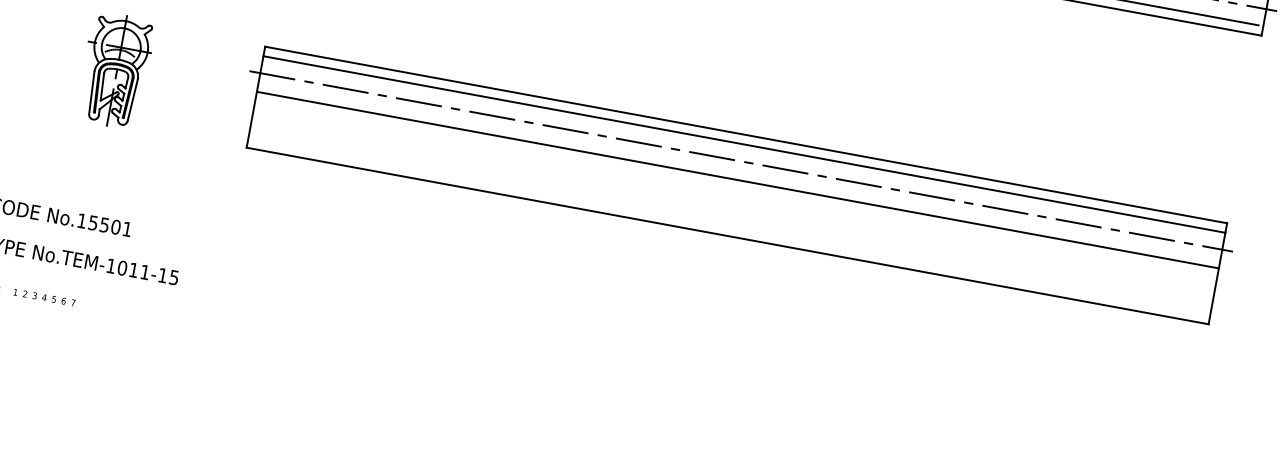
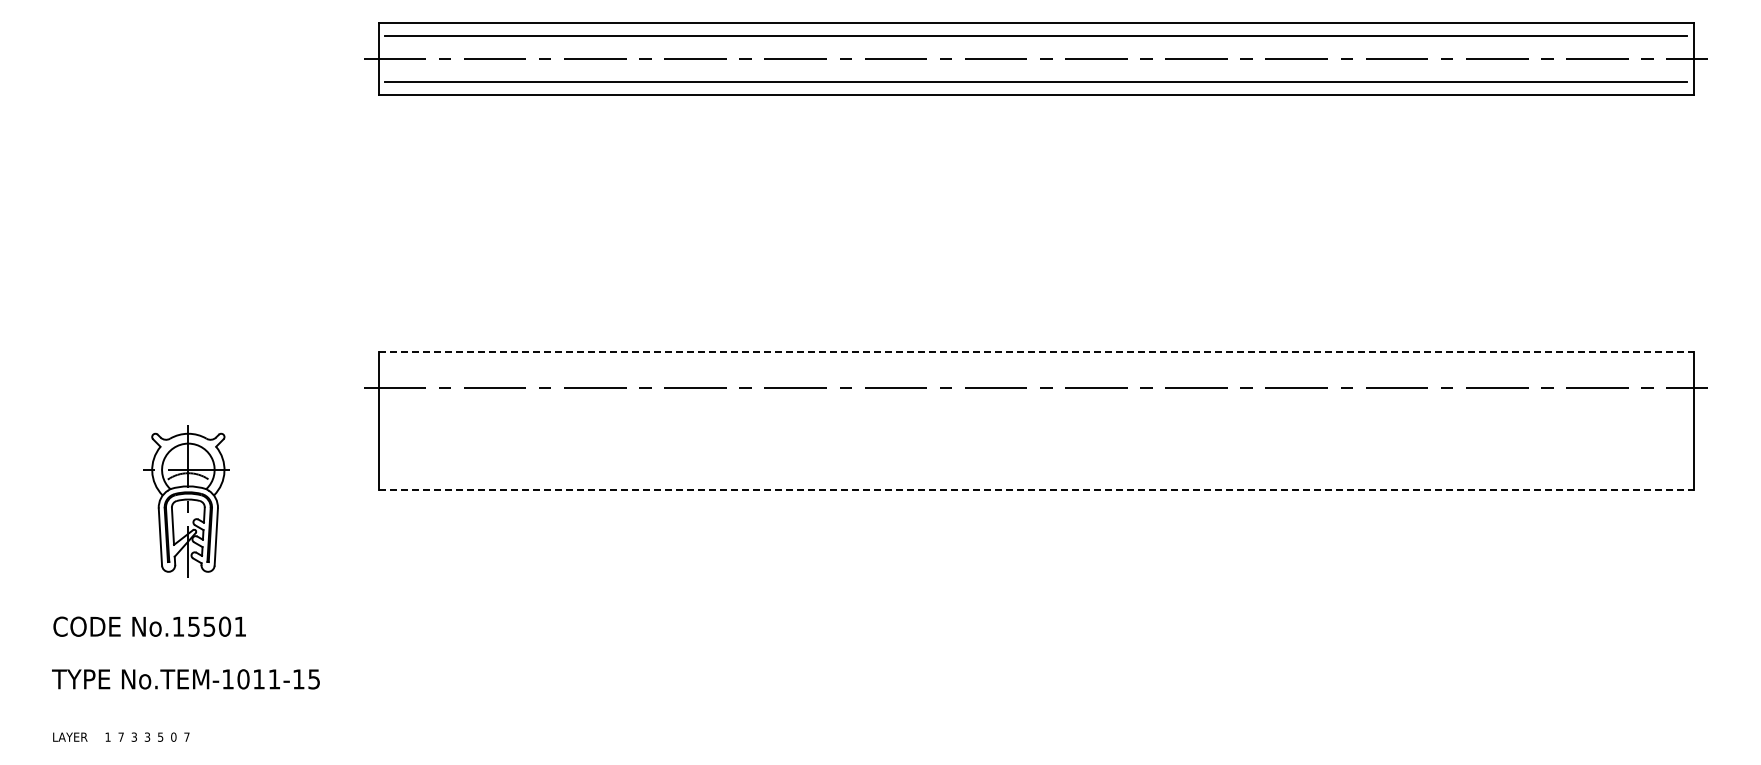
part: (115, 70) -> (186, 501), moved
line: (746, 134) -> (1036, 351), solid -> dashed
line: (744, 144) -> (1035, 364), removed
line: (737, 180) -> (1035, 413), removed
line: (728, 235) -> (1036, 489), solid -> dashed
text: (24, 293) -> (120, 736), 2 -> 7
text: (44, 297) -> (147, 736), 4 -> 3
text: (63, 300) -> (173, 736), 6 -> 0

